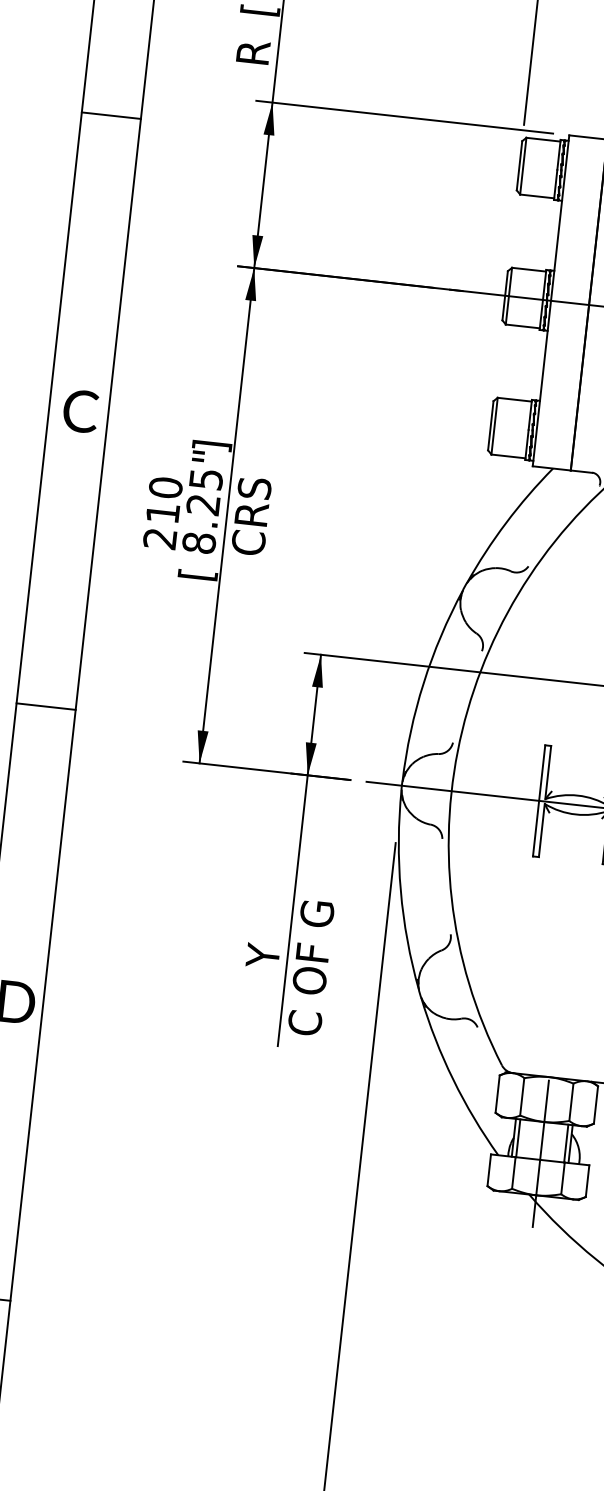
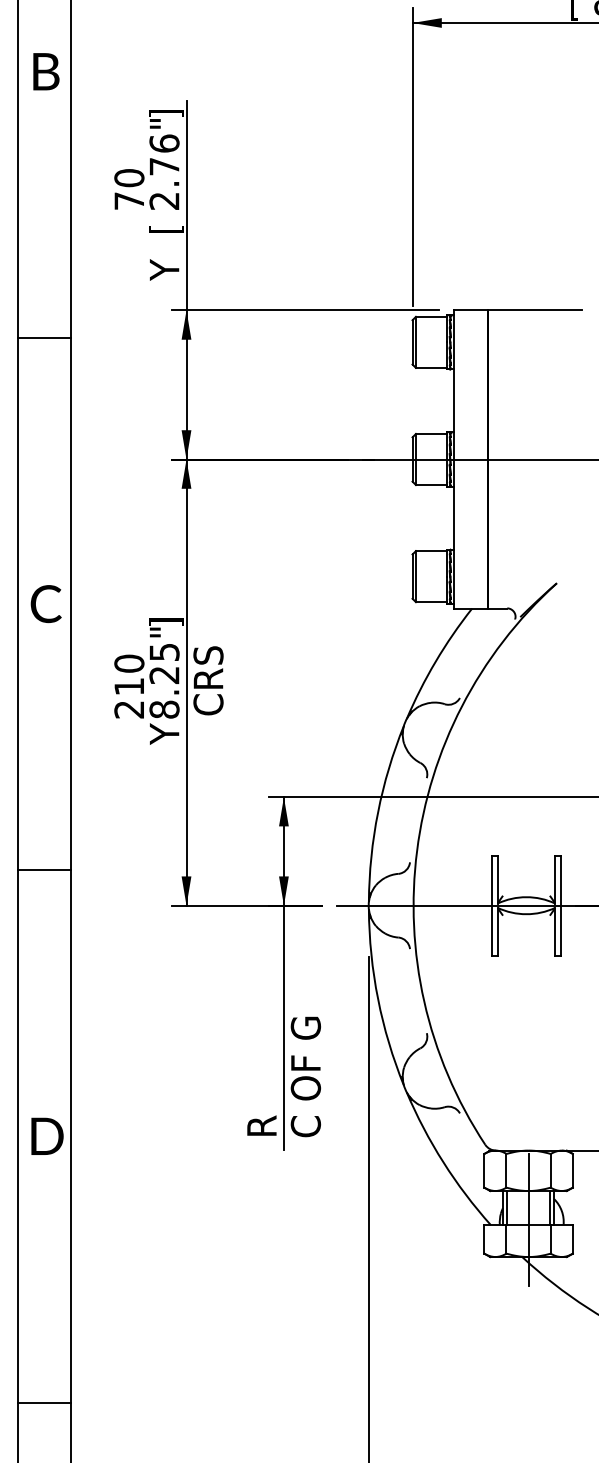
text: (253, 53) -> (164, 268), R -> Y
text: (198, 569) -> (166, 733), [ -> Y
text: (259, 985) -> (261, 1097), Y -> R

